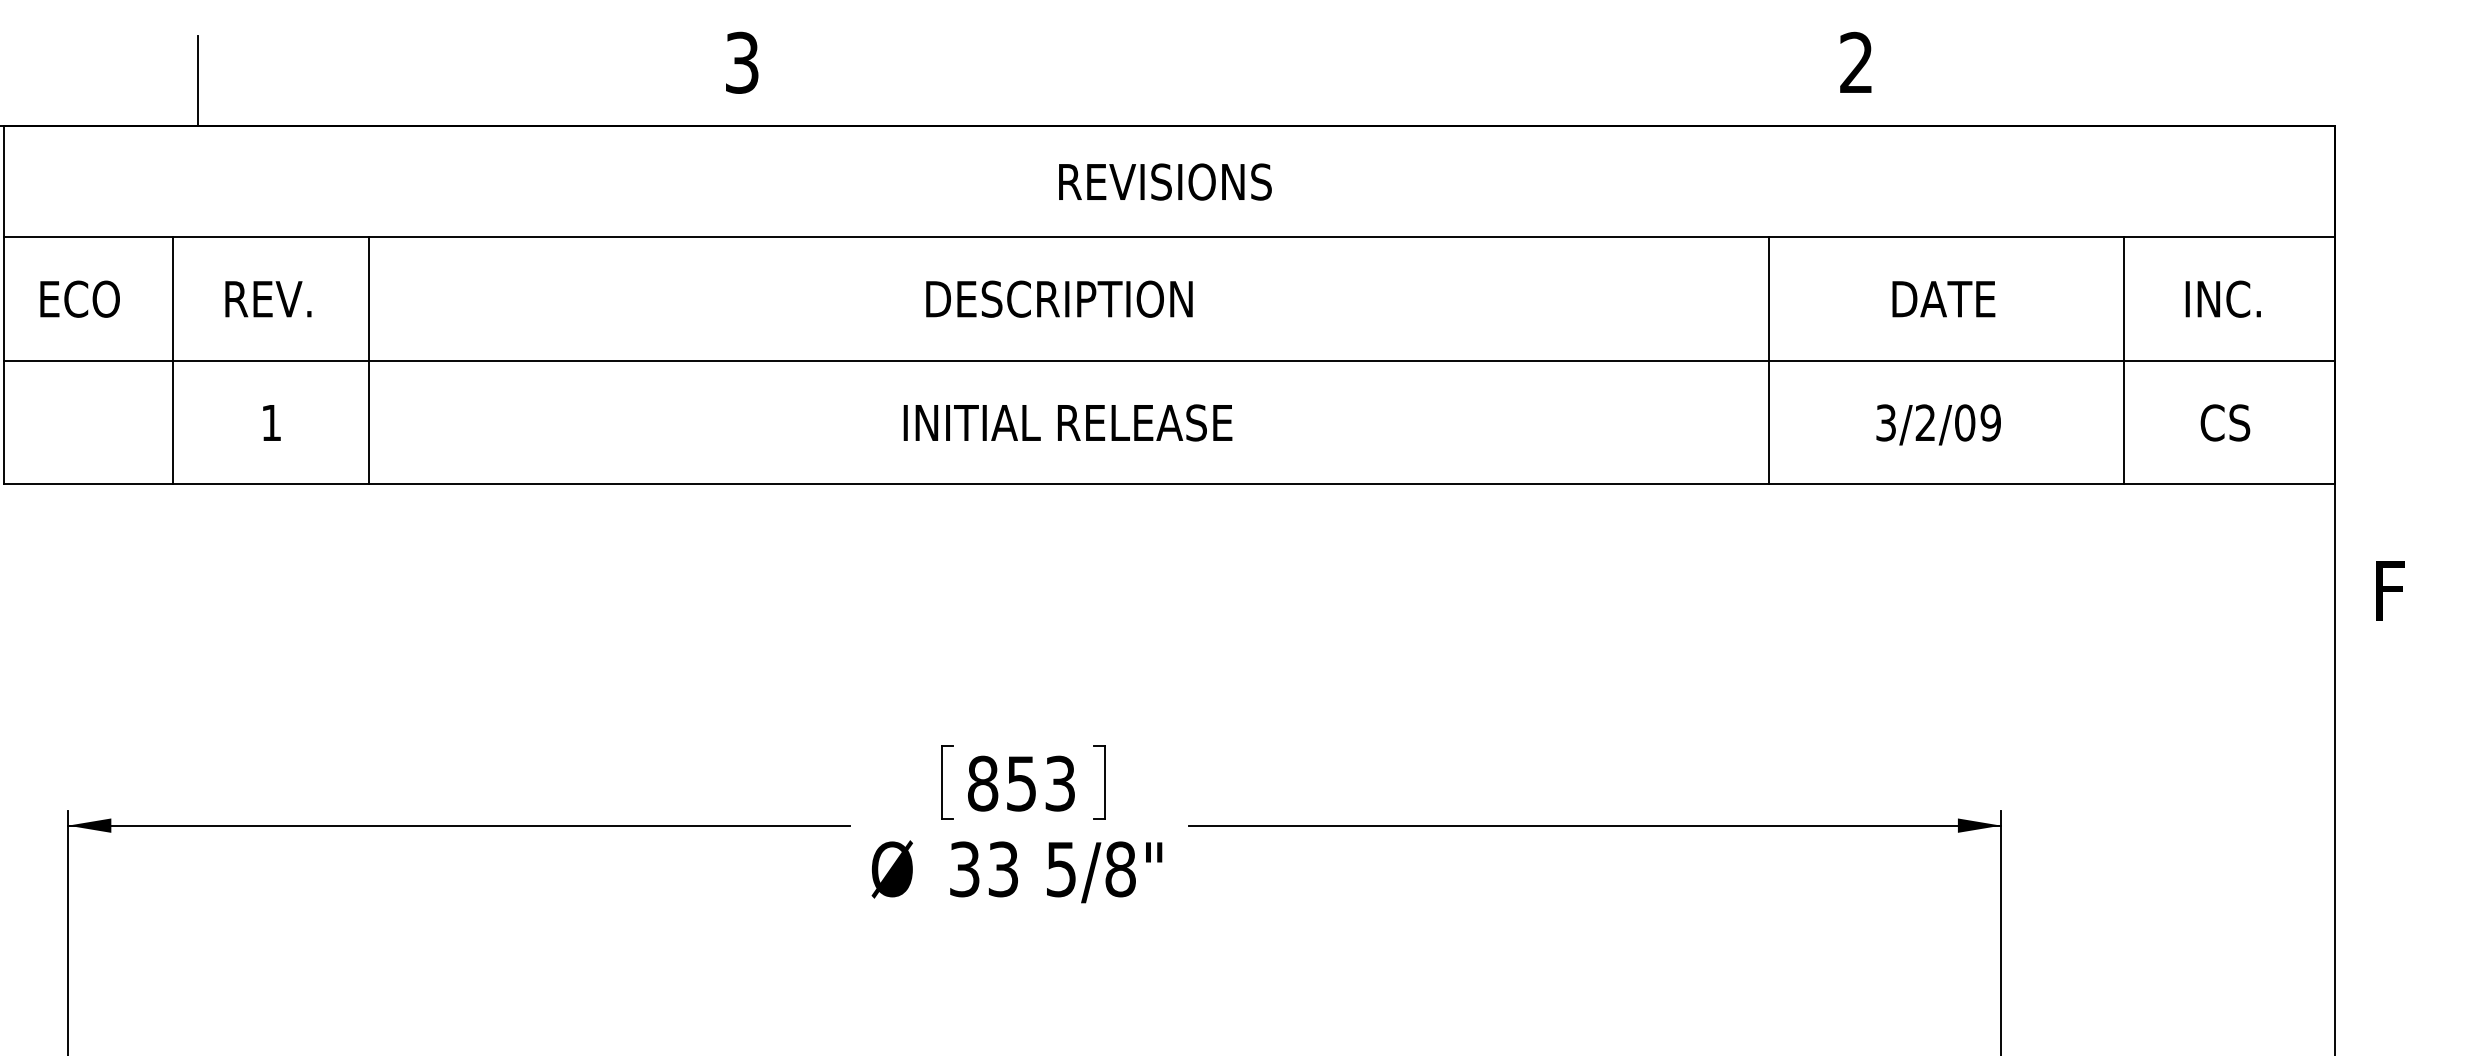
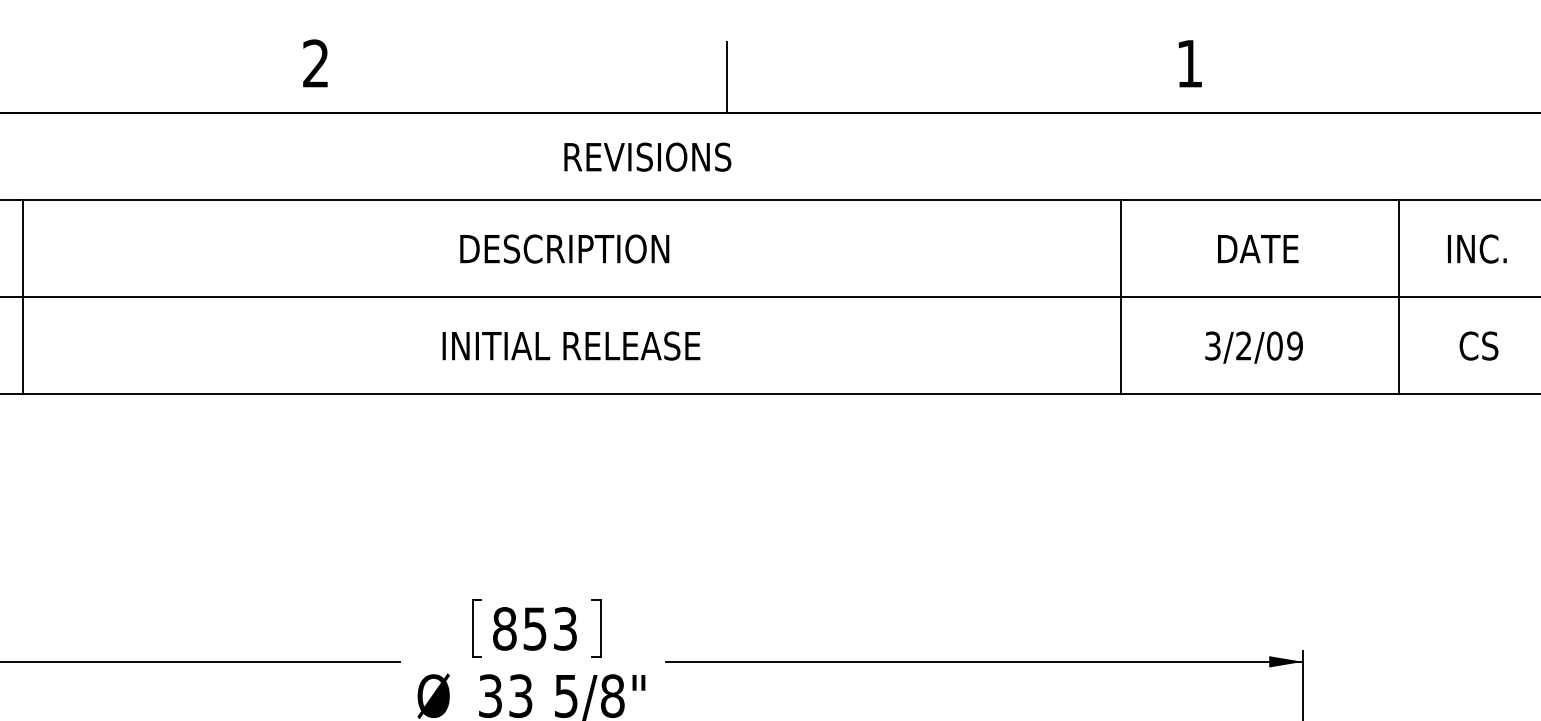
text: (1855, 61) -> (1188, 62), 2 -> 1
text: (741, 62) -> (315, 63), 3 -> 2
line: (1266, 80) -> (727, 77), added

